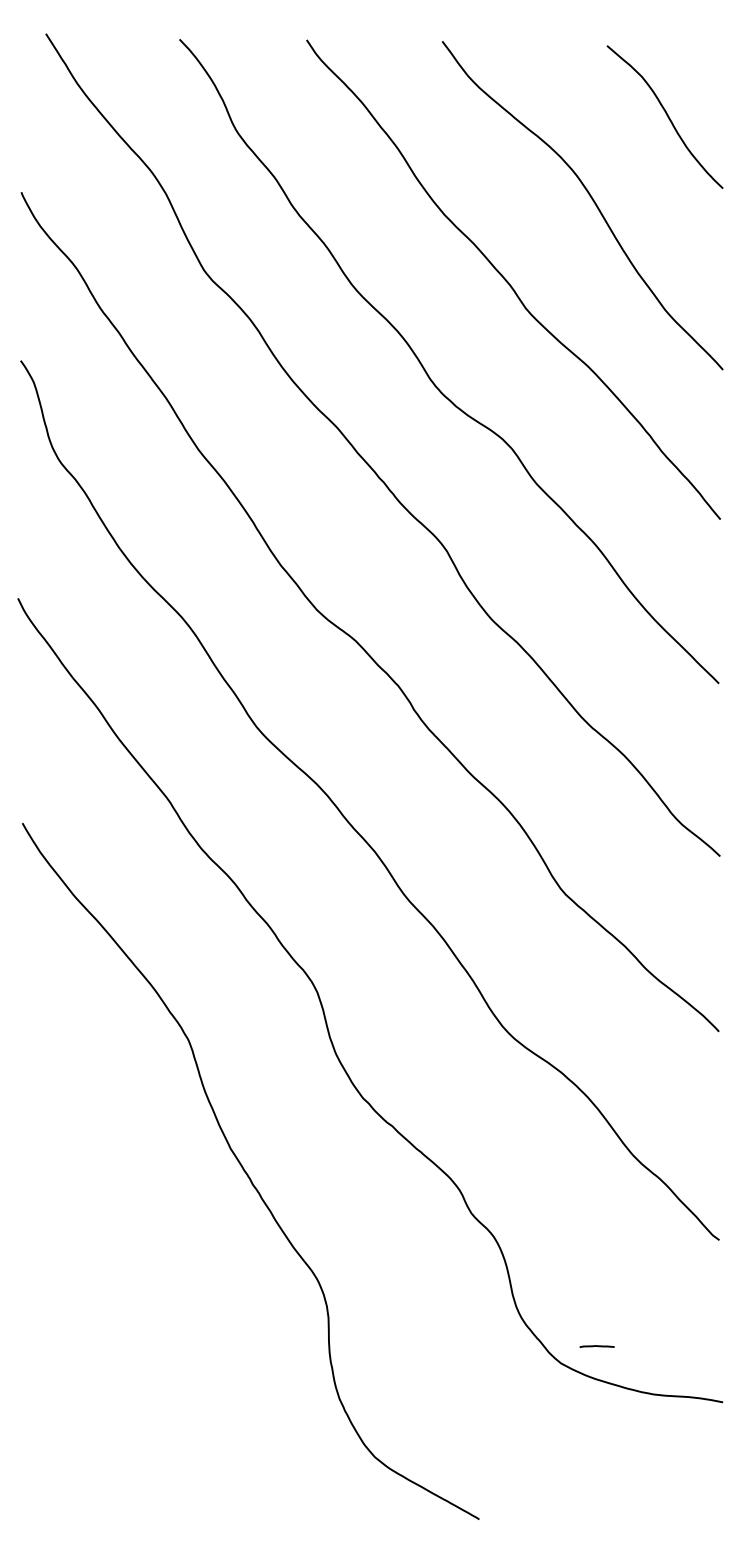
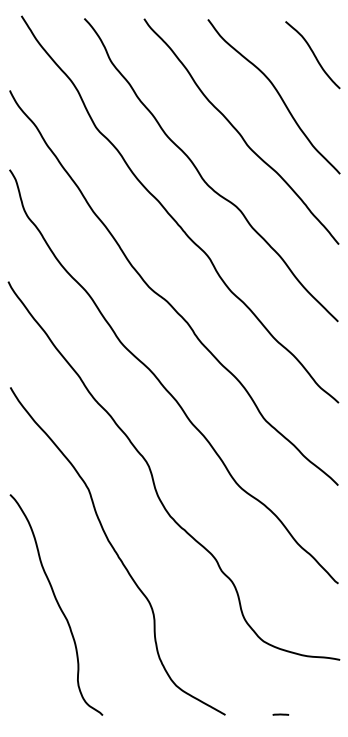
curve: (122, 1284) -> (57, 604), added
line: (596, 1346) -> (280, 714), moved

